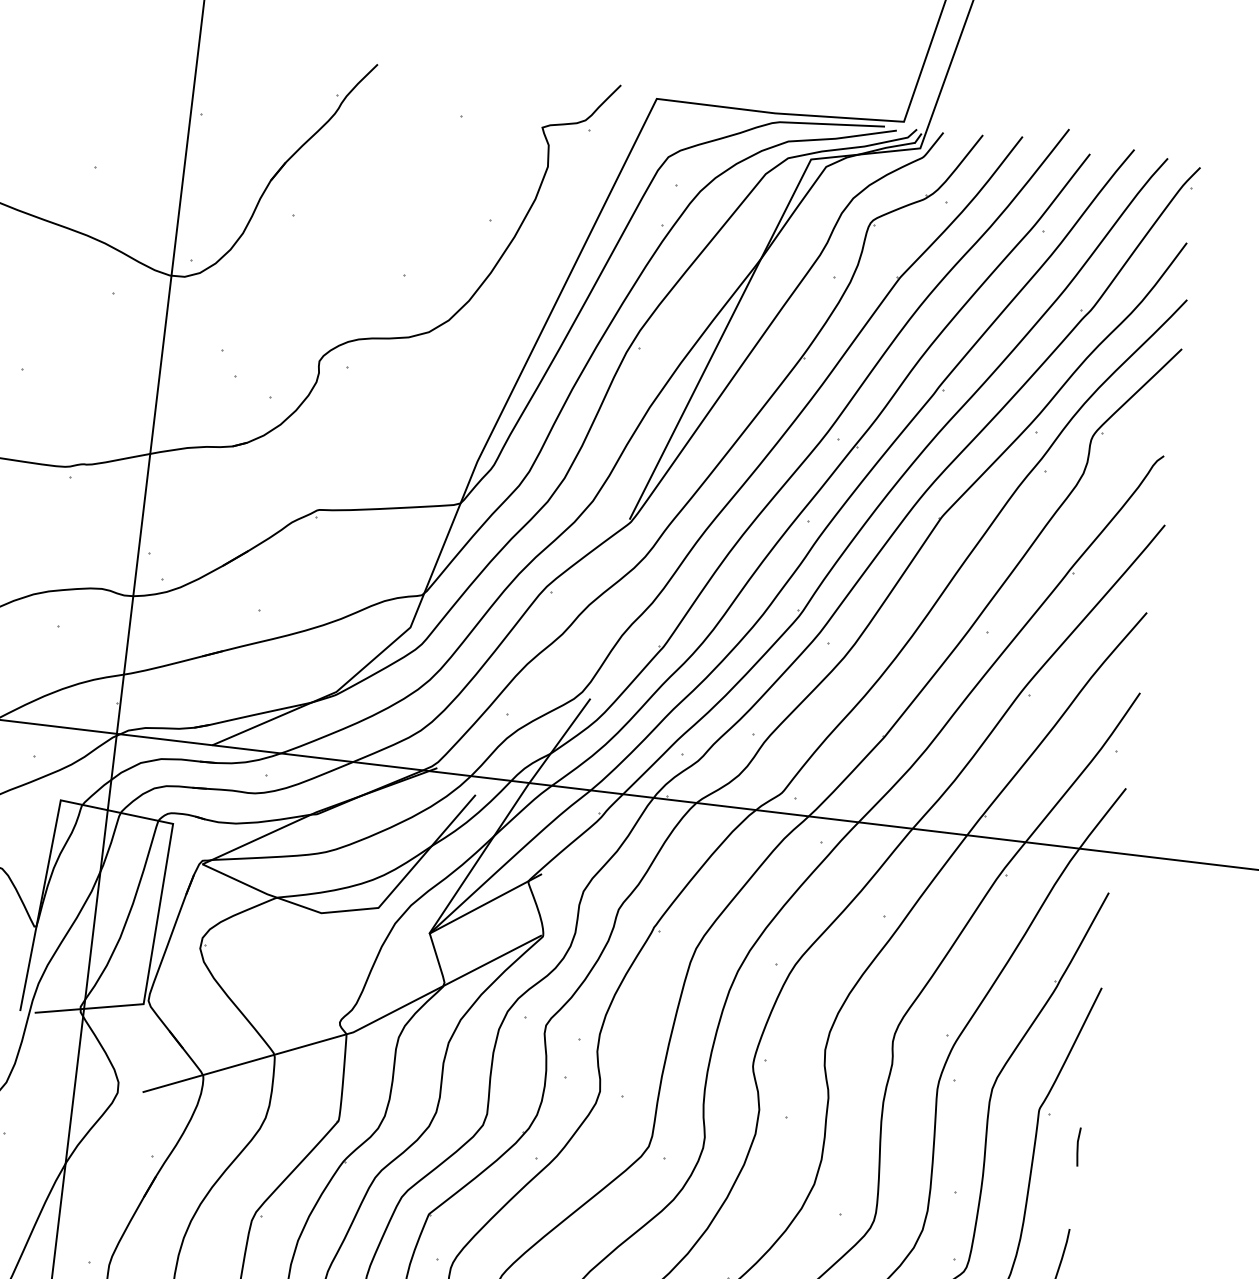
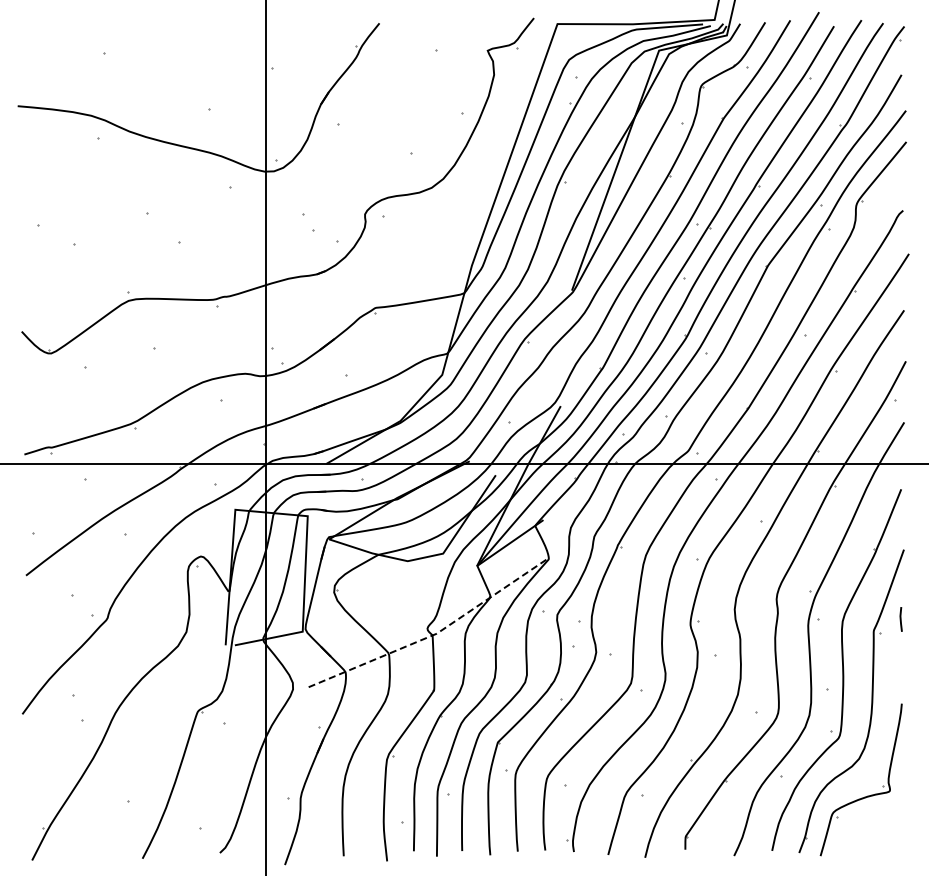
line: (351, 1033) -> (435, 634), solid -> dashed
line: (1077, 1146) -> (900, 619), moved

